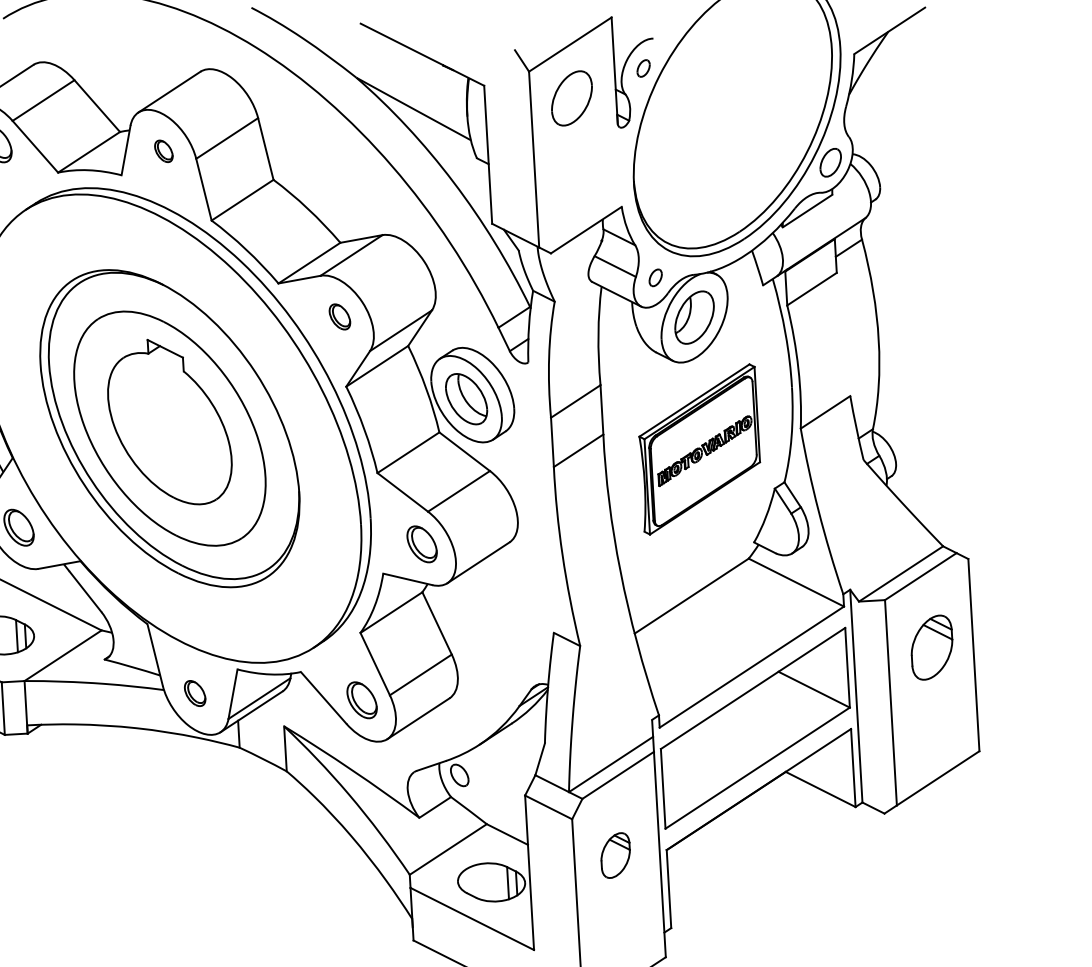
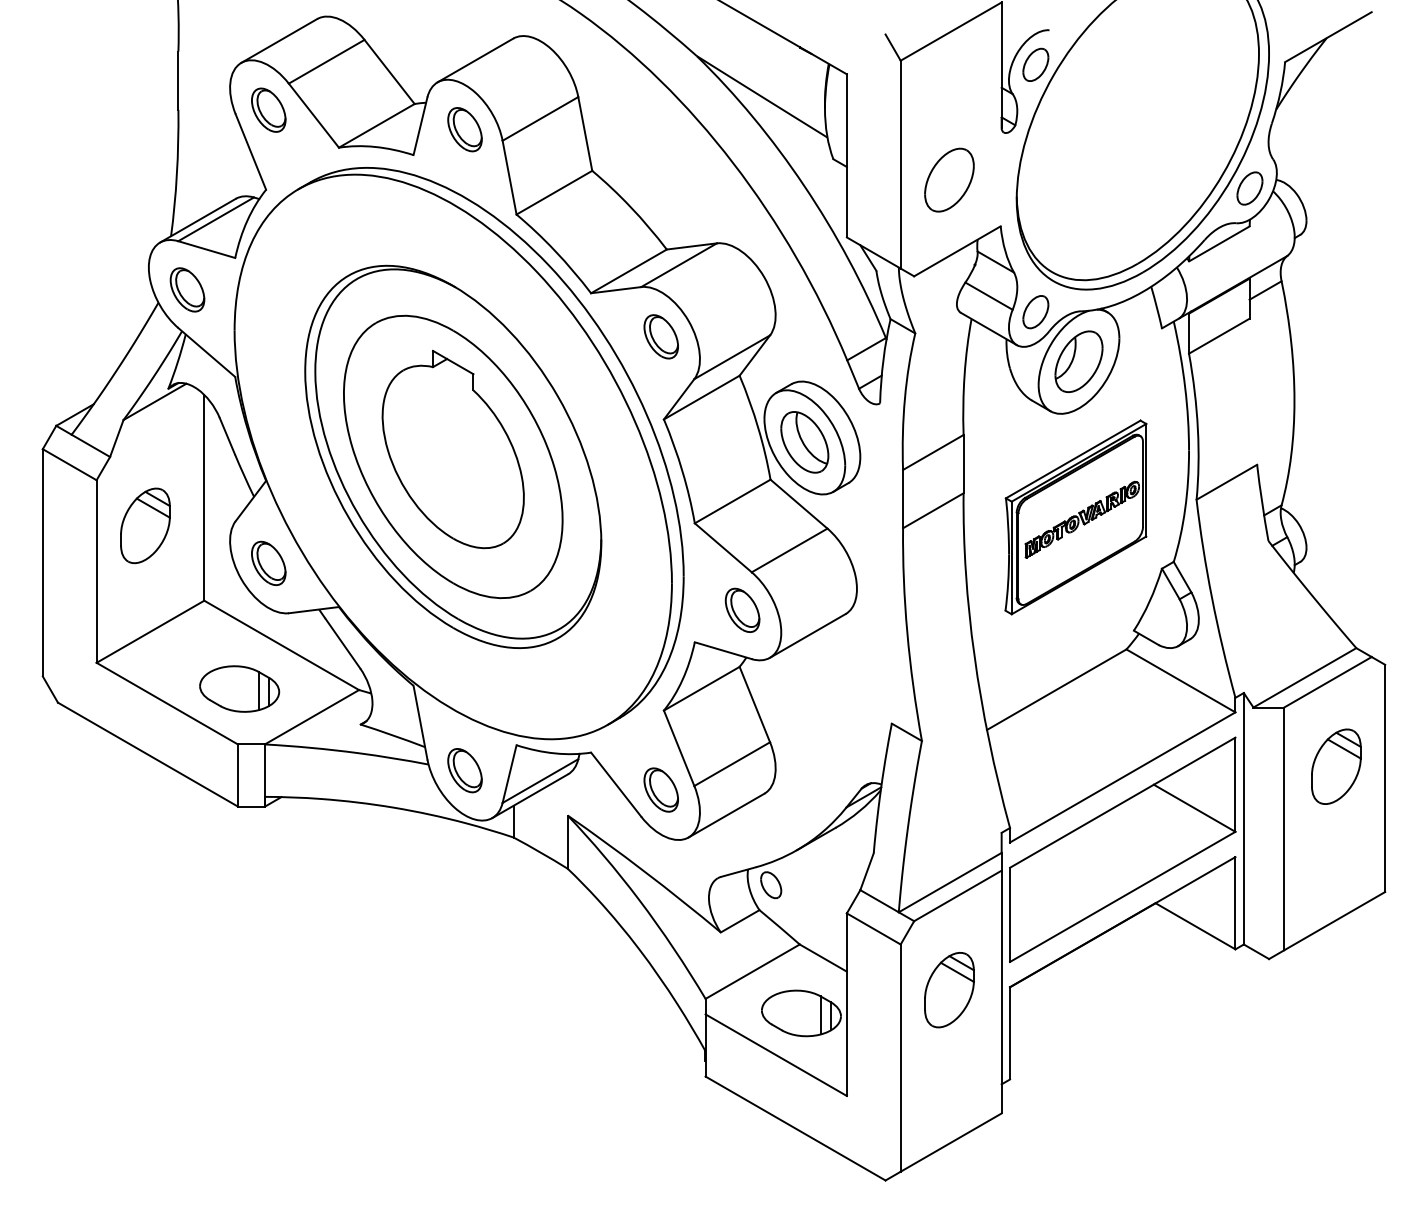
part: (643, 68) -> (1035, 64), size x1.67
part: (571, 97) -> (949, 179), moved
part: (163, 151) -> (464, 129), size x1.67
part: (655, 278) -> (1035, 312), size x1.67
part: (339, 316) -> (660, 336), size x1.43
part: (194, 693) -> (464, 770), size x1.43
part: (615, 855) -> (949, 990), size x1.43

